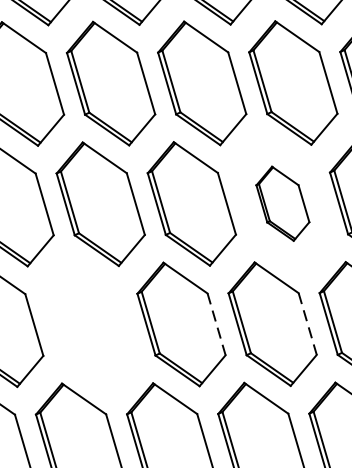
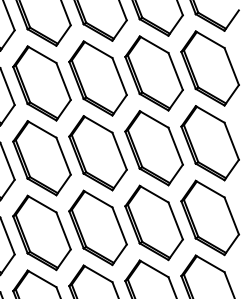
part: (281, 204) -> (153, 148), size x1.67
line: (307, 323) -> (175, 220), dashed -> solid
part: (89, 324) -> (41, 232), added
line: (216, 325) -> (119, 226), dashed -> solid

